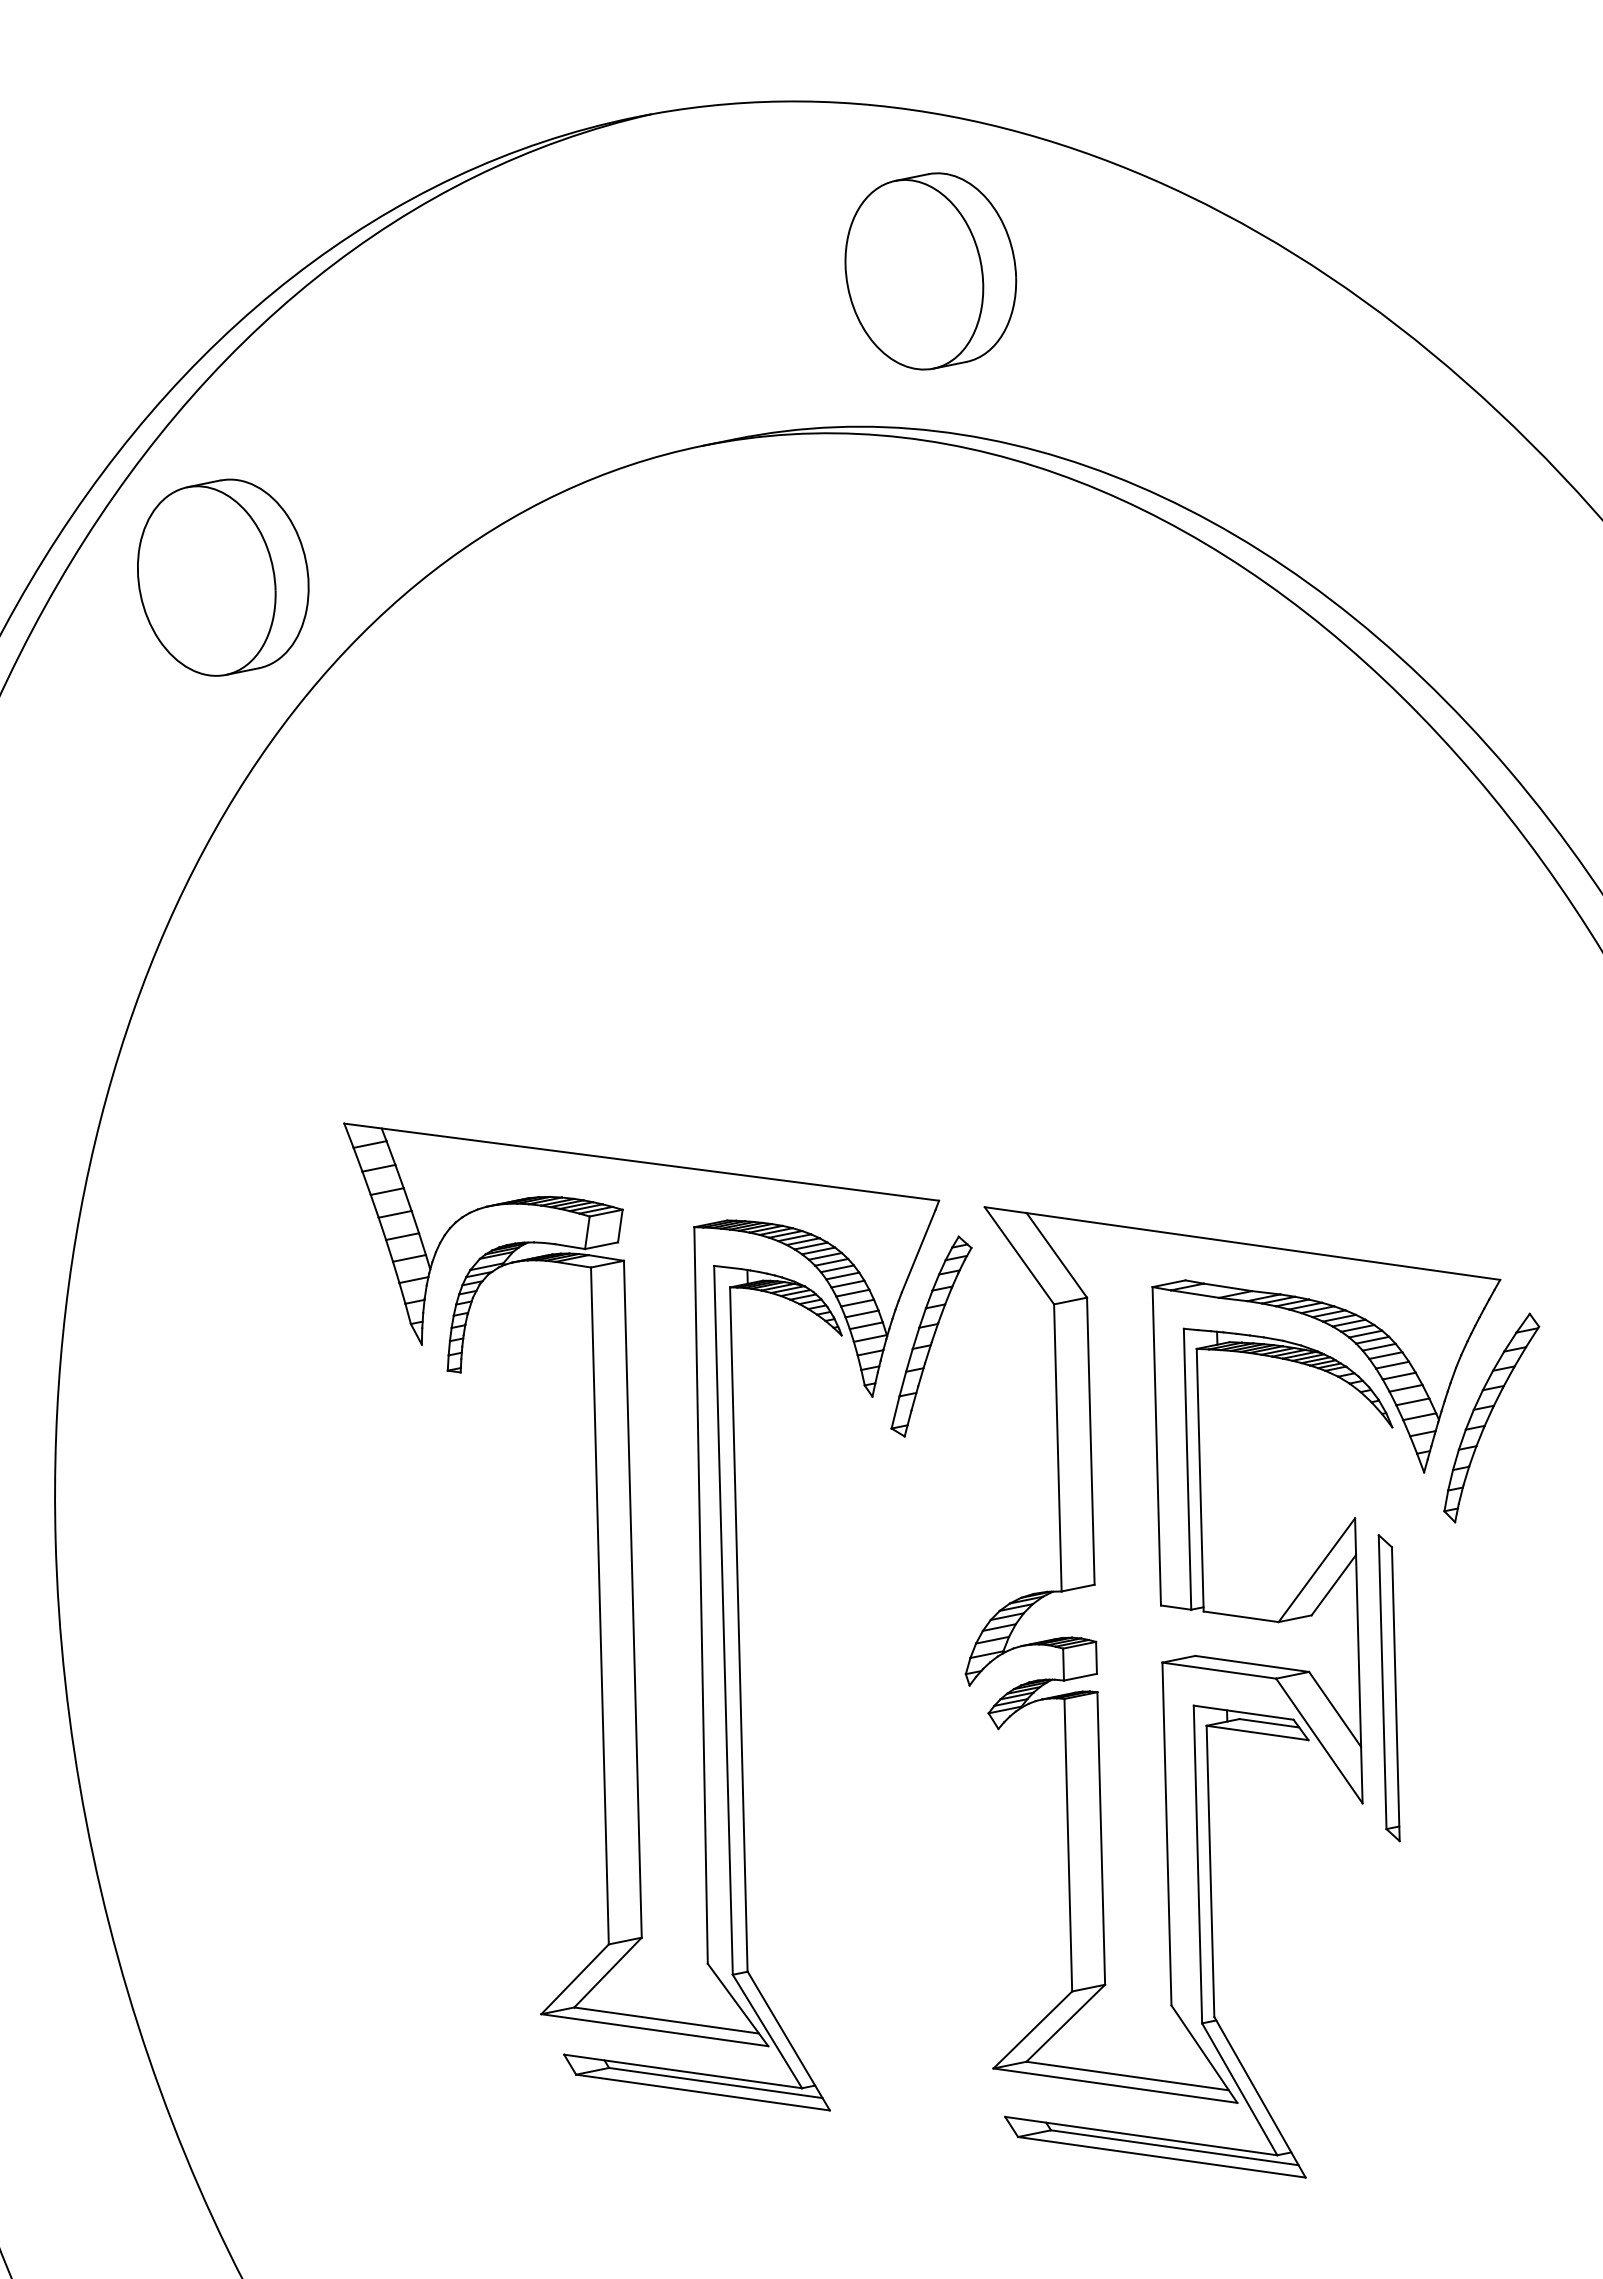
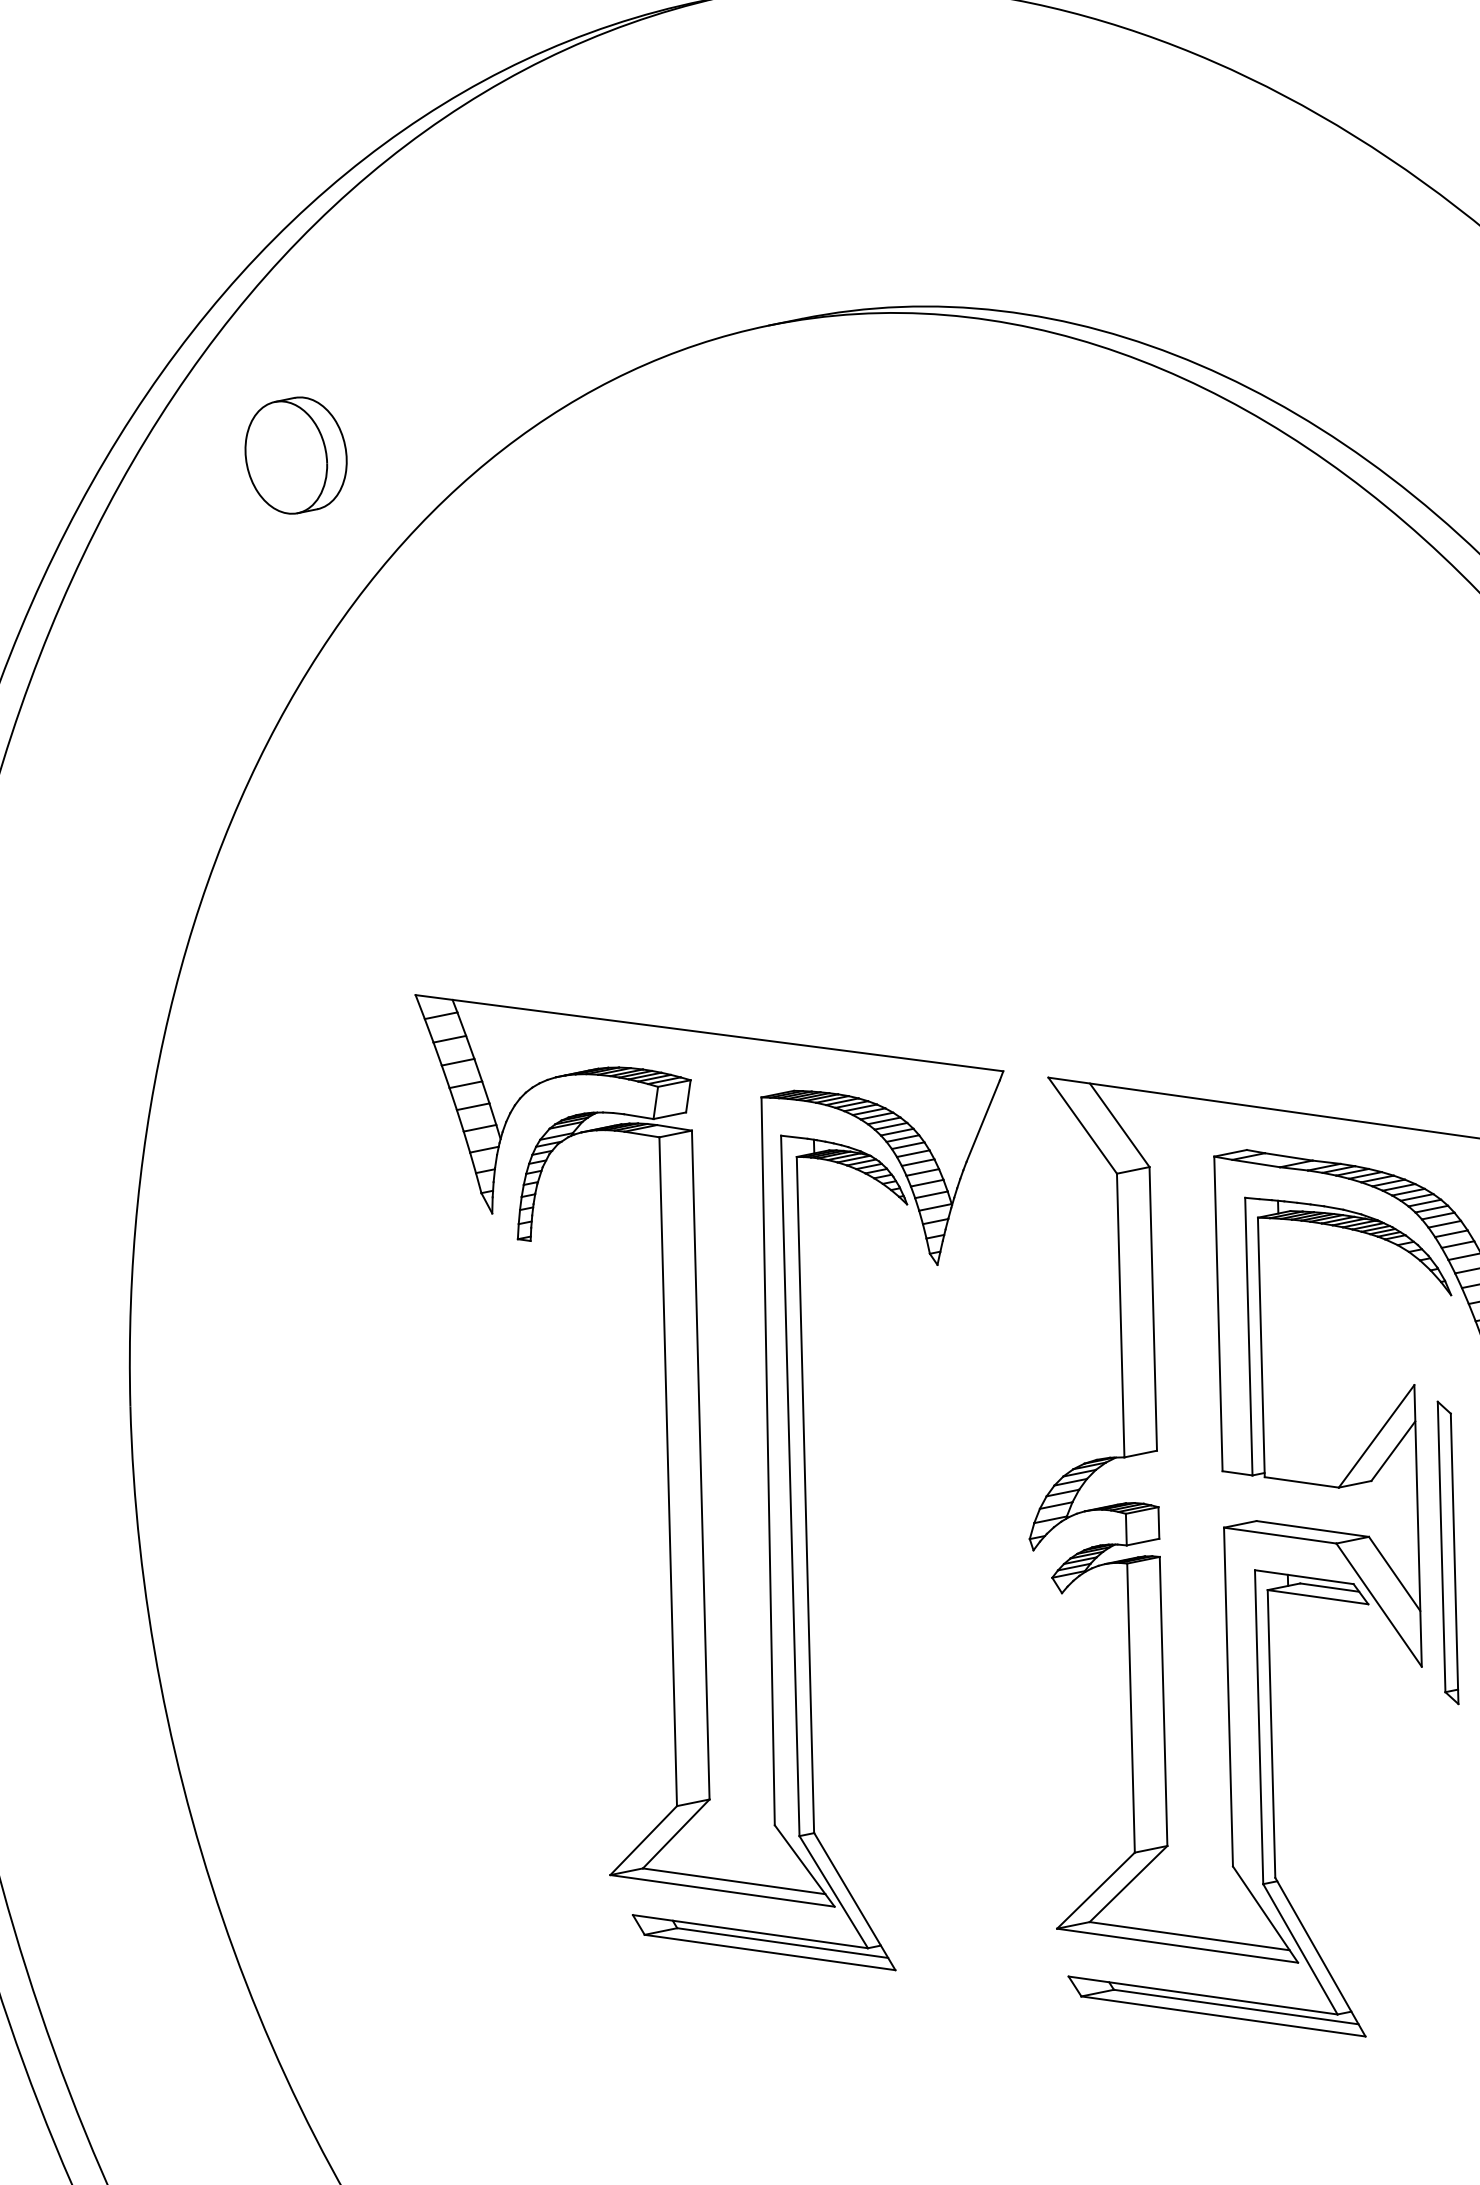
part: (930, 271) -> (994, 153), removed
part: (223, 577) -> (296, 455), size x0.6
part: (931, 1336) -> (995, 1205), removed

